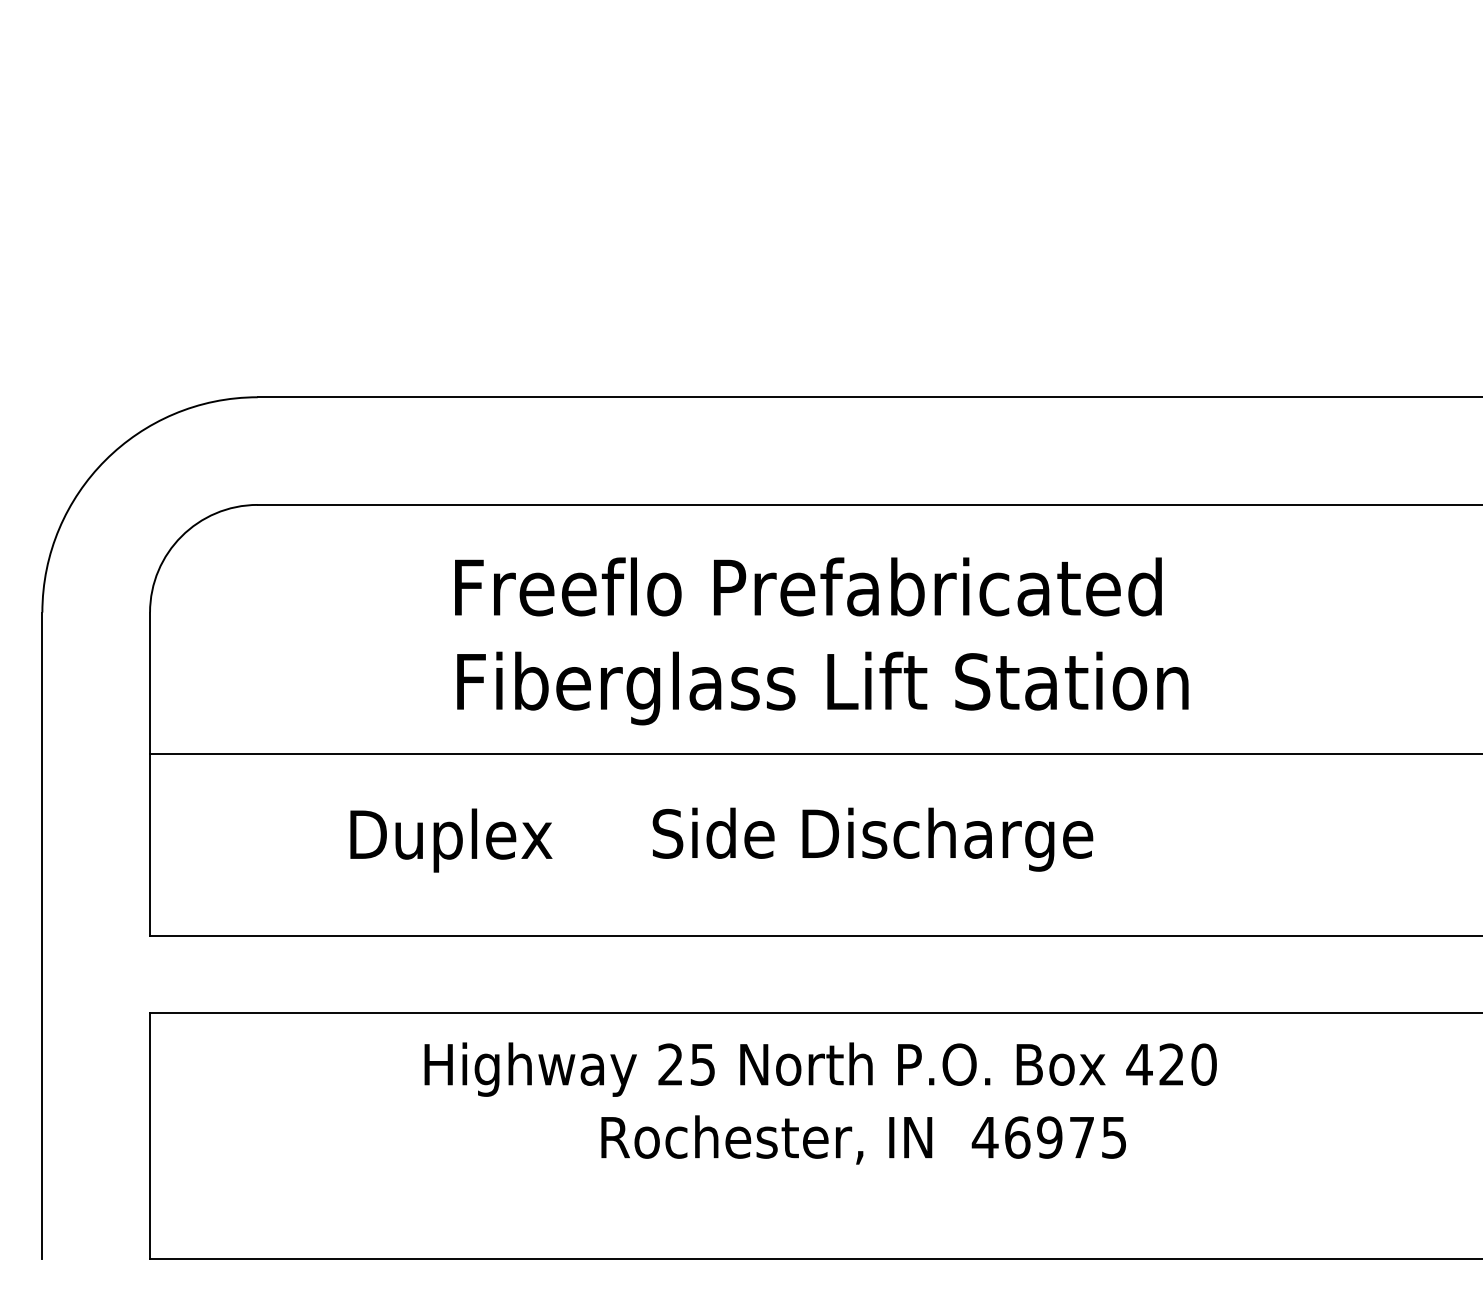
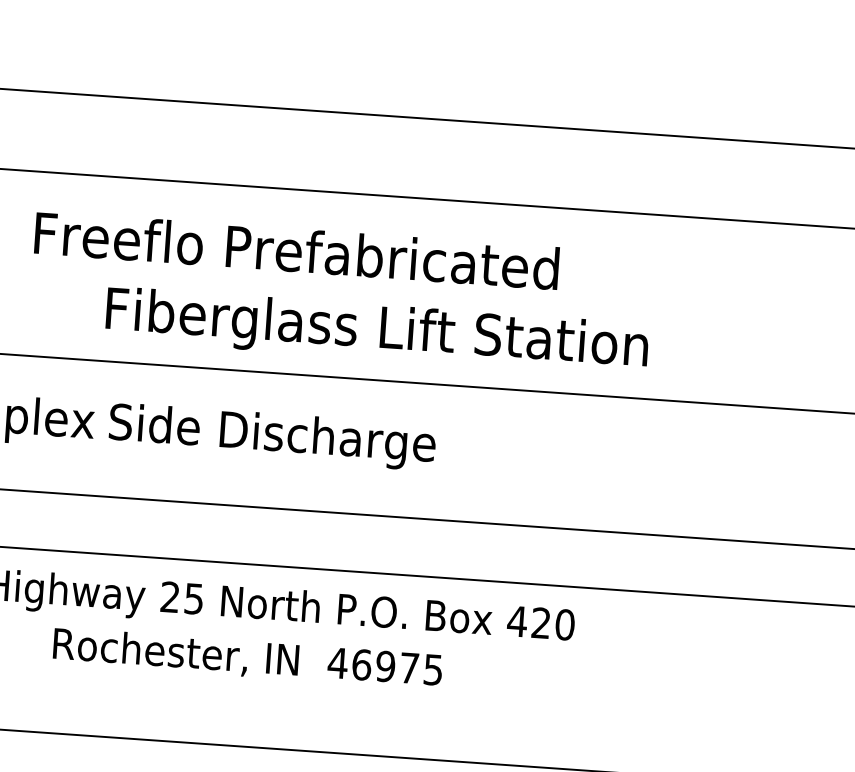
text: (822, 688) -> (376, 331), moved
text: (872, 839) -> (272, 436), moved
text: (863, 1139) -> (247, 658), moved

